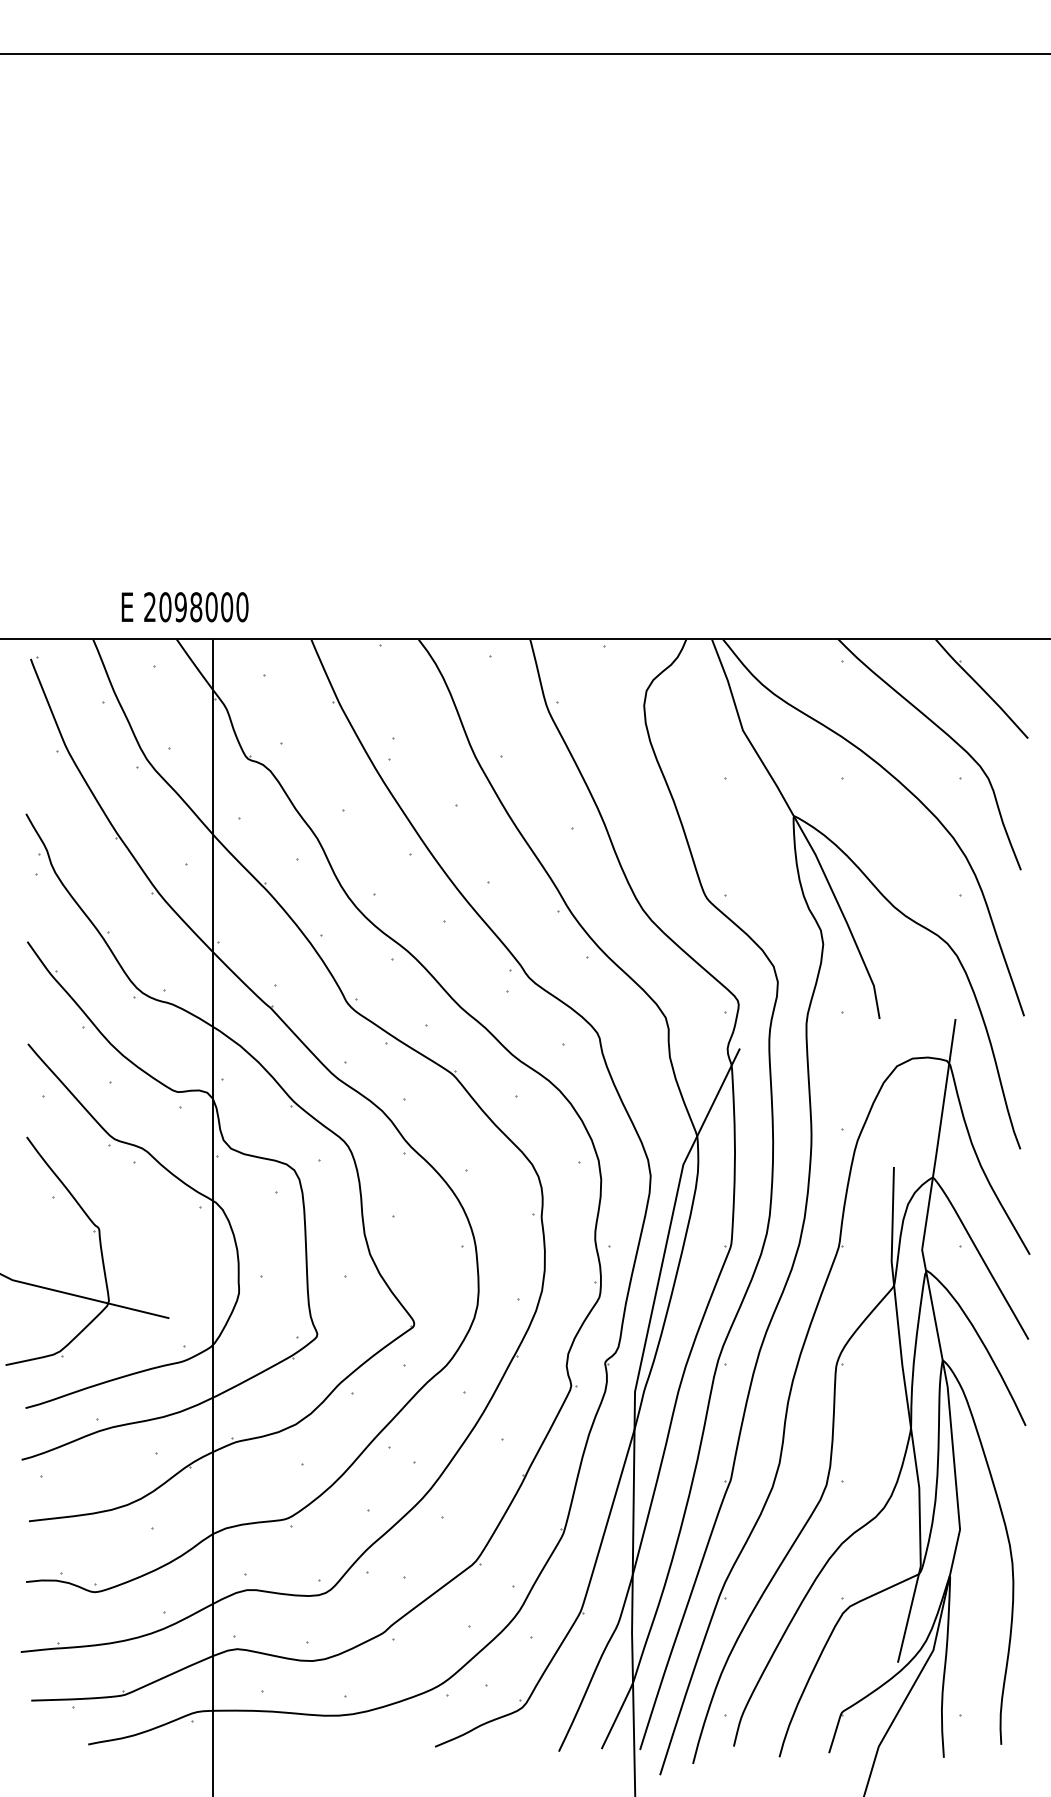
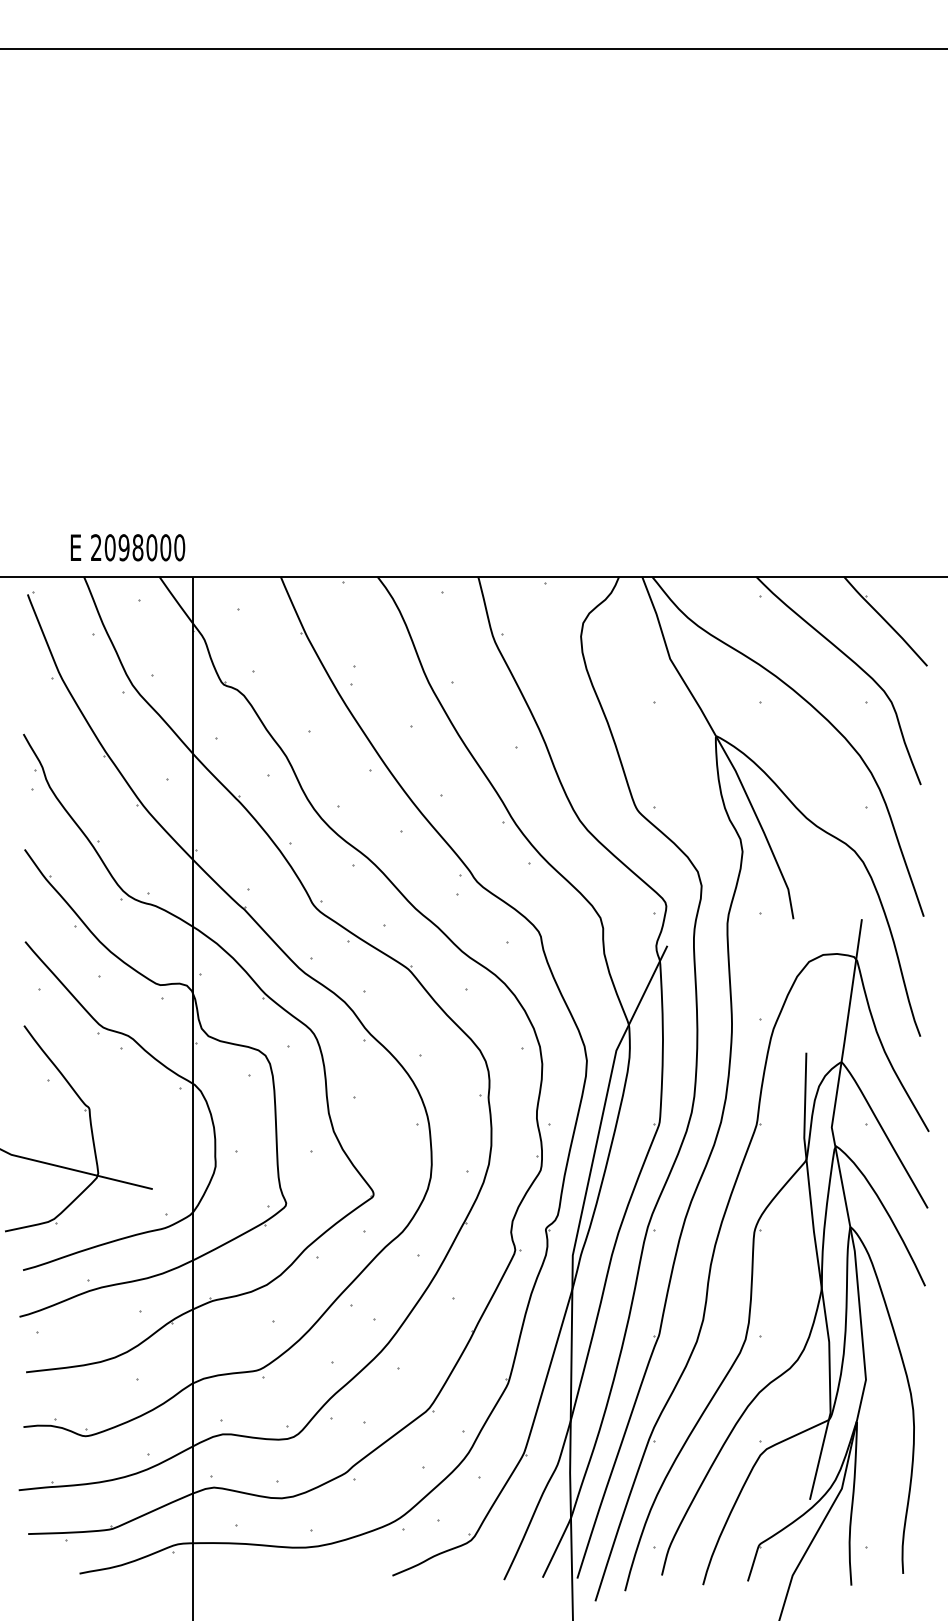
text: (185, 606) -> (128, 547), moved

